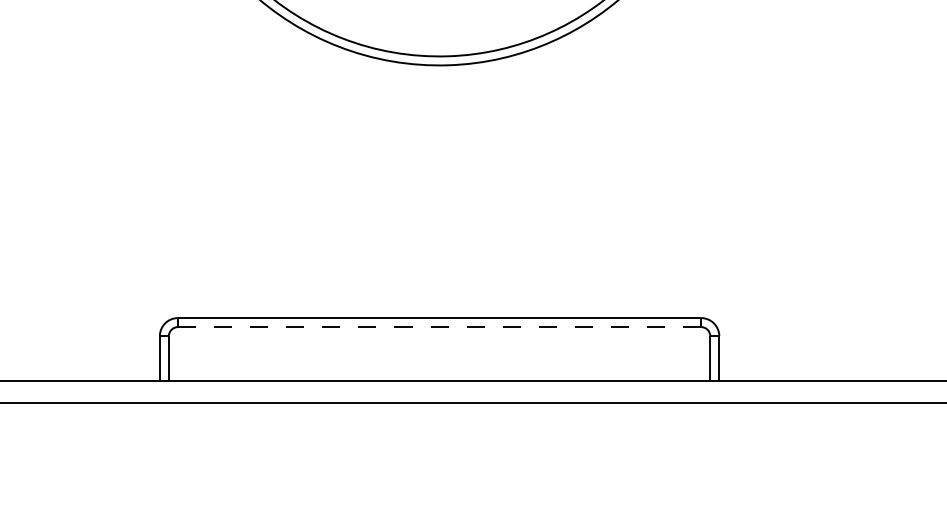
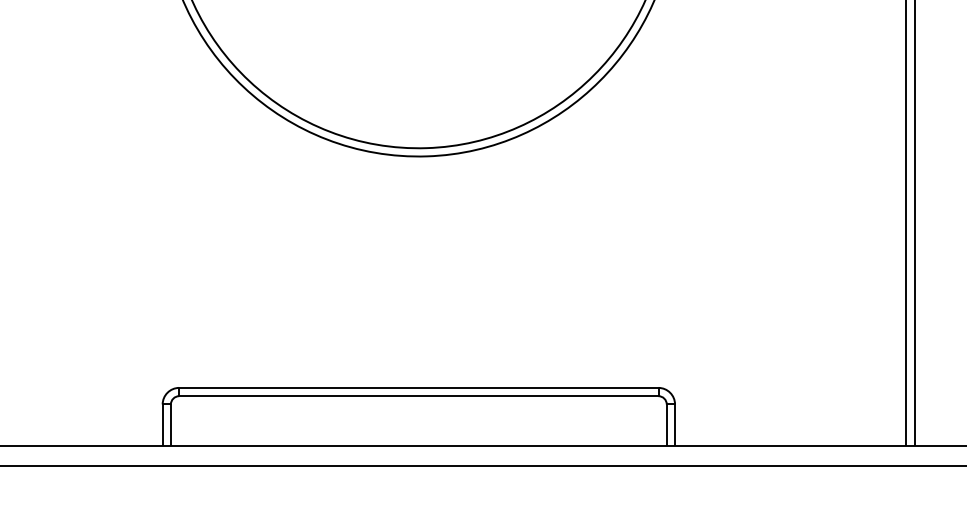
line: (439, 327) -> (418, 396), dashed -> solid

